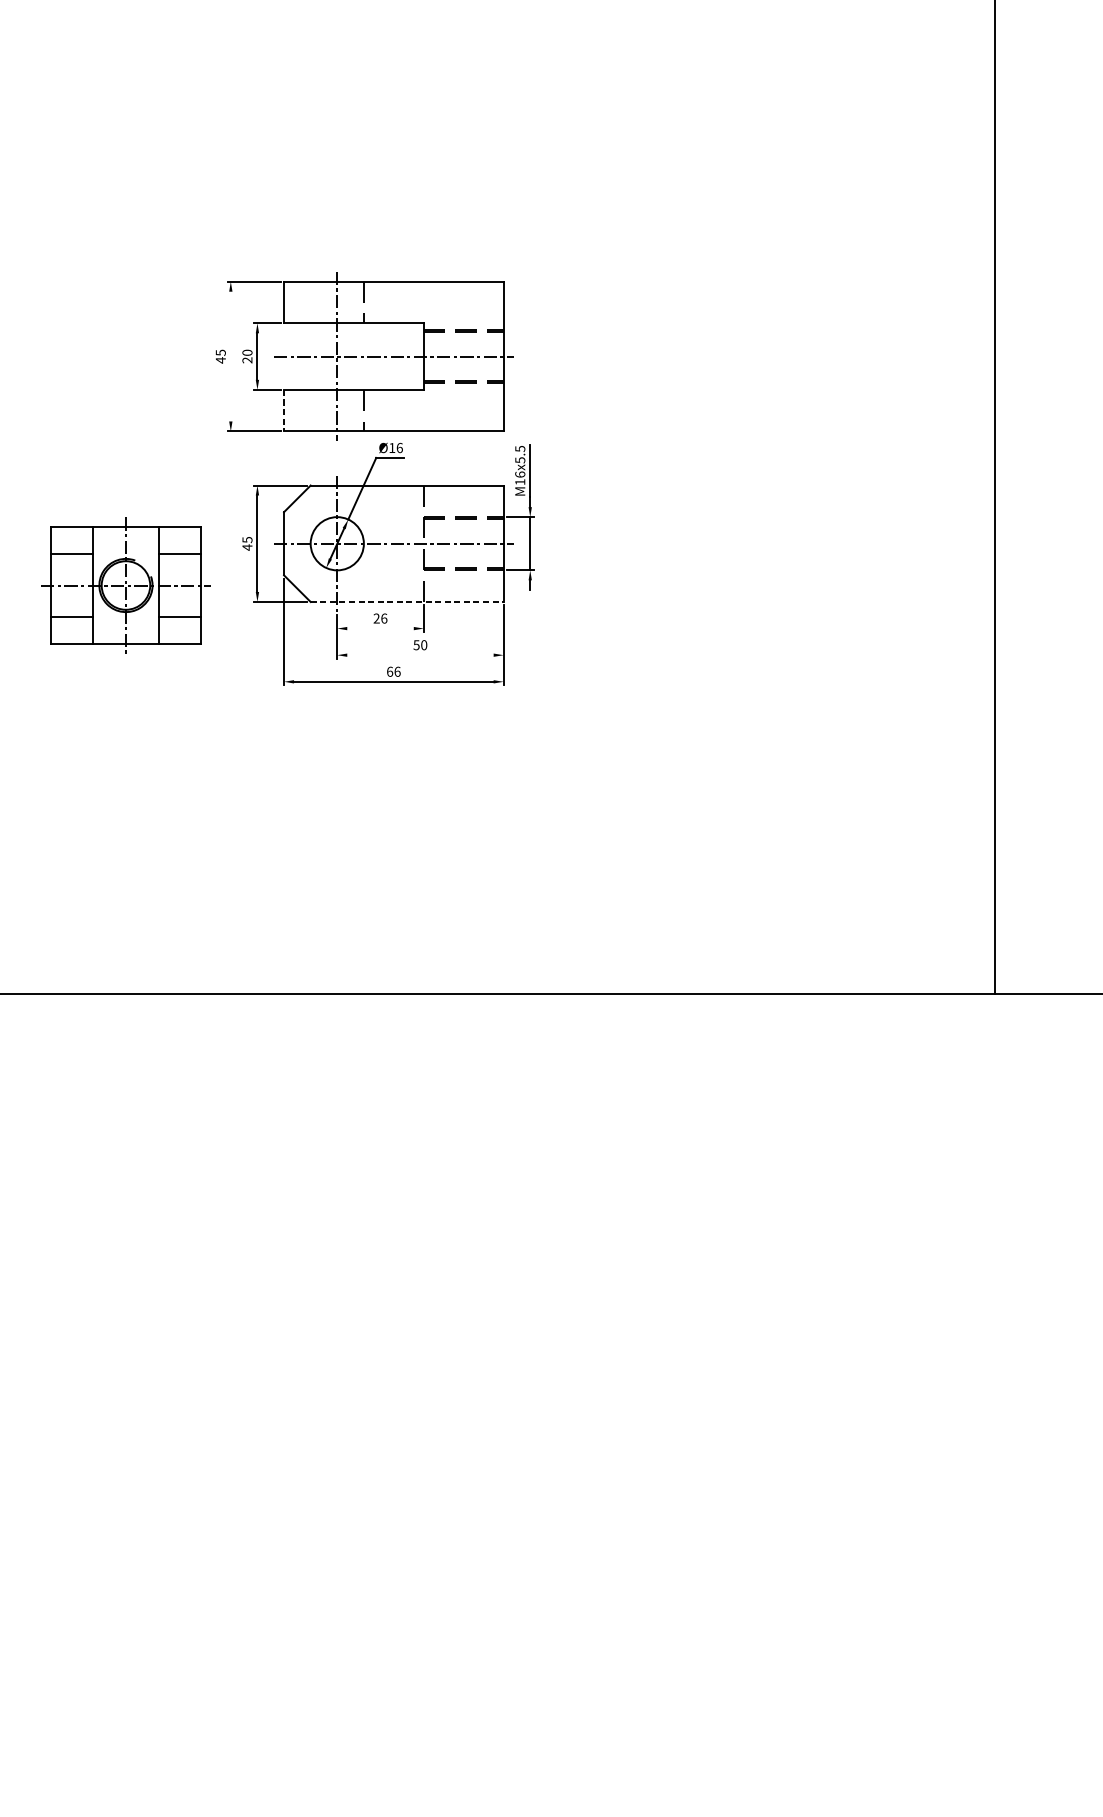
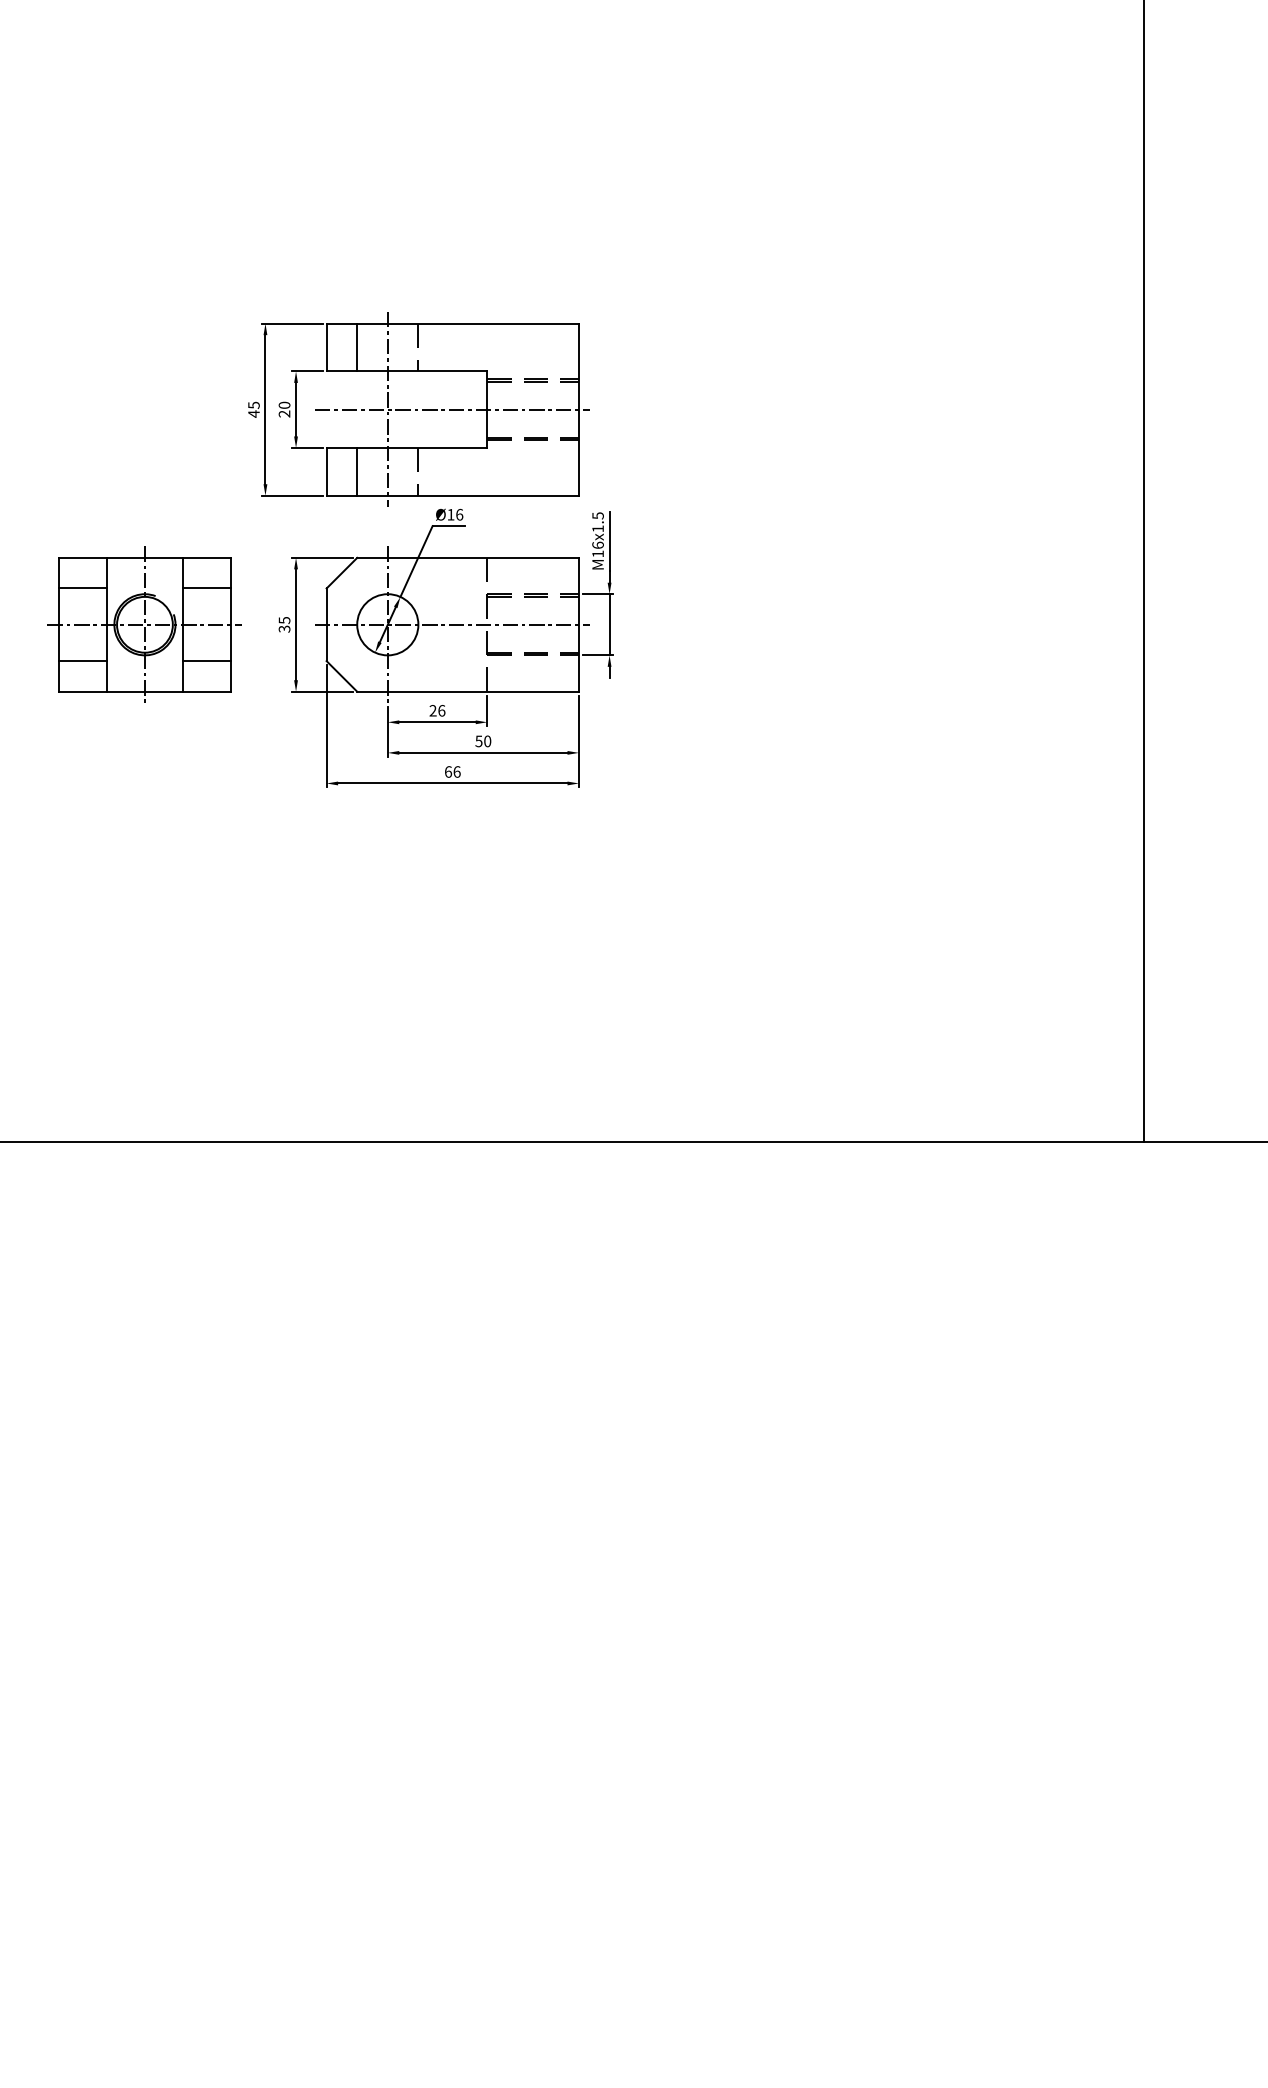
line: (310, 302) -> (357, 347), added
line: (230, 356) -> (265, 409), added
line: (283, 410) -> (326, 471), dashed -> solid
line: (310, 410) -> (357, 471), added
text: (519, 459) -> (597, 528), M16x5.5 -> M16x1.5
text: (247, 547) -> (284, 629), 45 -> 35
part: (125, 585) -> (144, 624), moved
line: (407, 601) -> (468, 691), dashed -> solid
line: (380, 628) -> (437, 722), added
line: (420, 654) -> (483, 752), added

